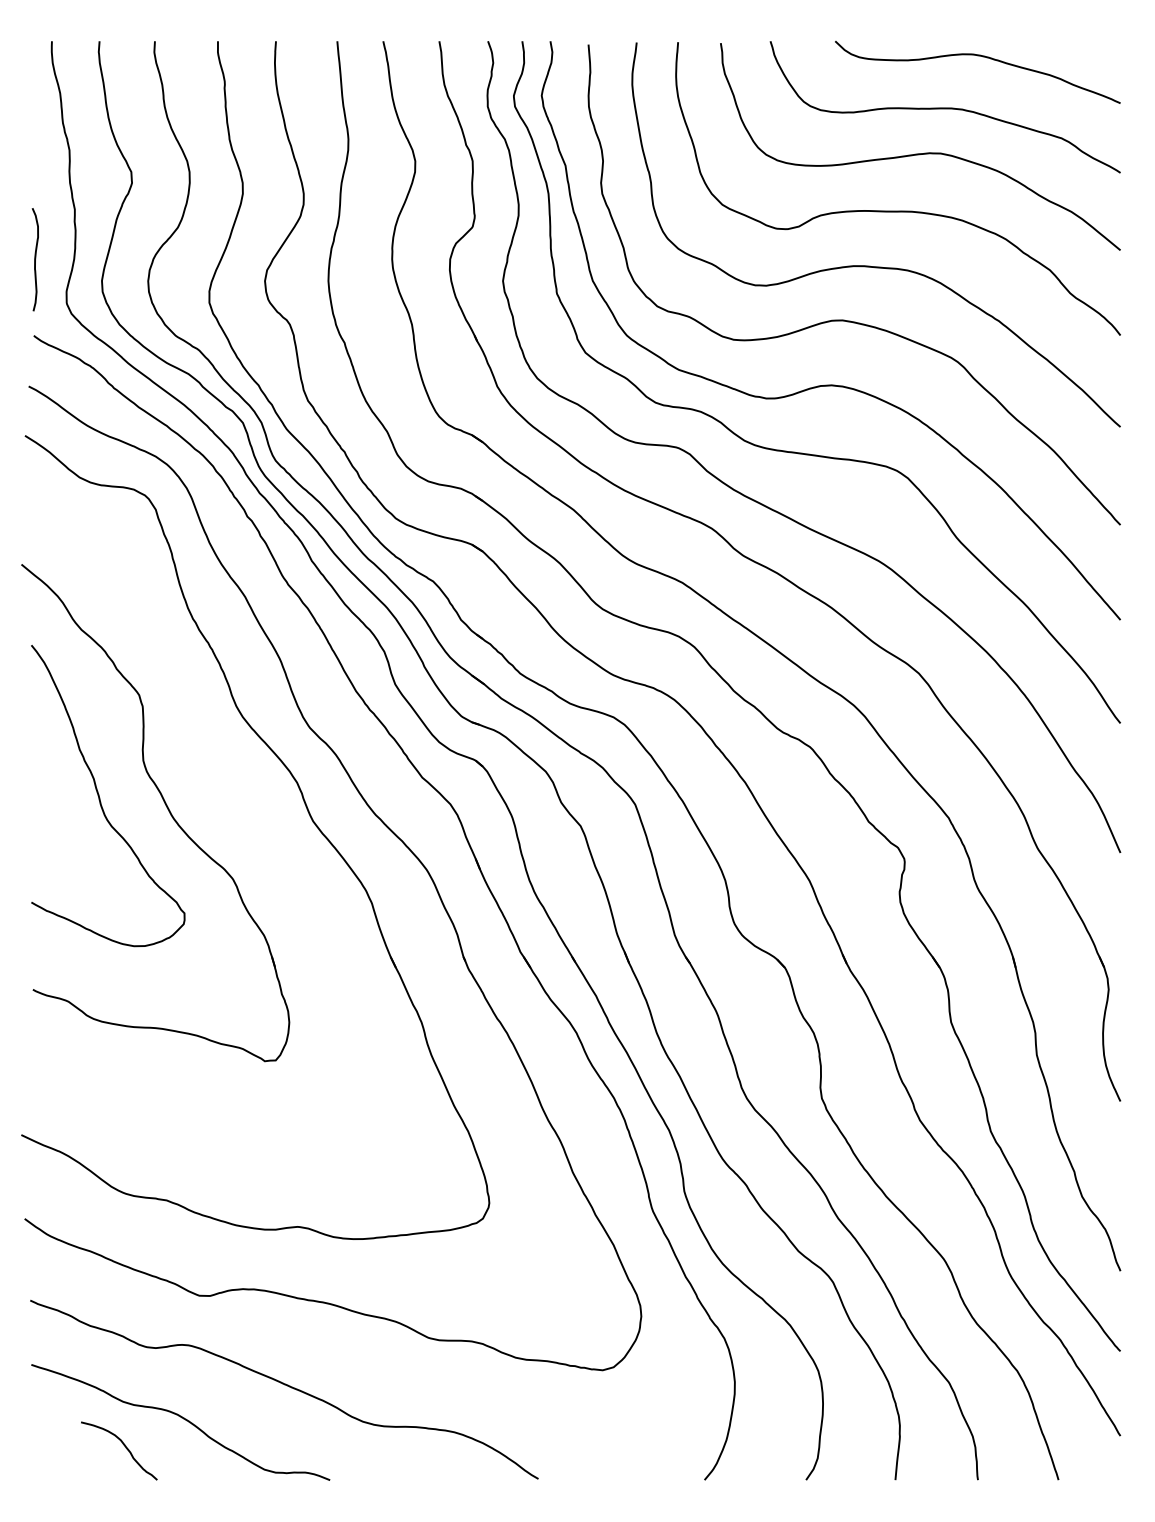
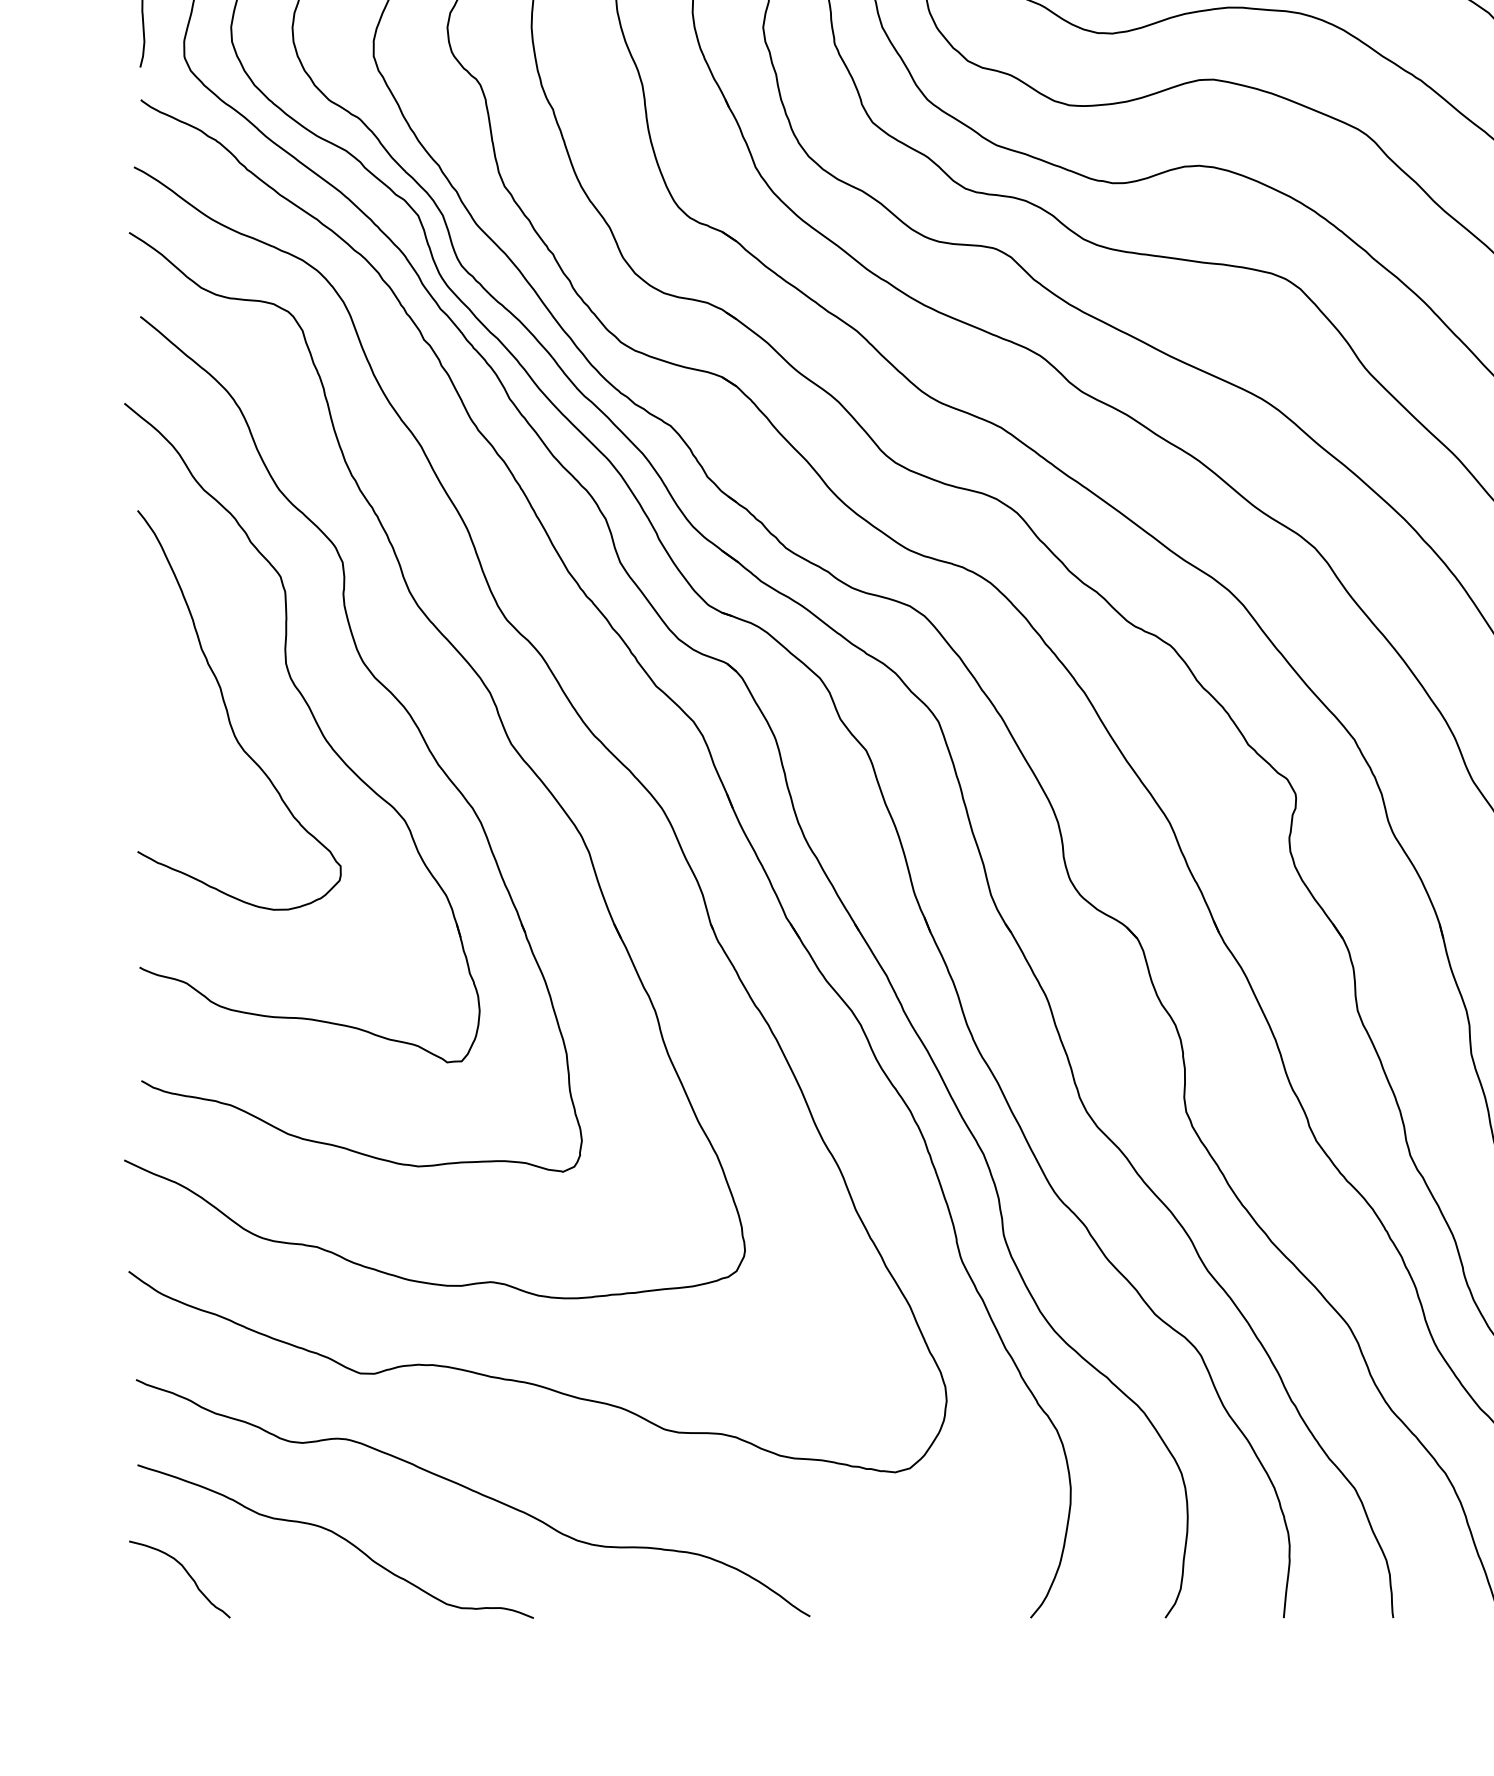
part: (234, 798) -> (406, 713), added
curve: (125, 1448) -> (188, 1576), moved

